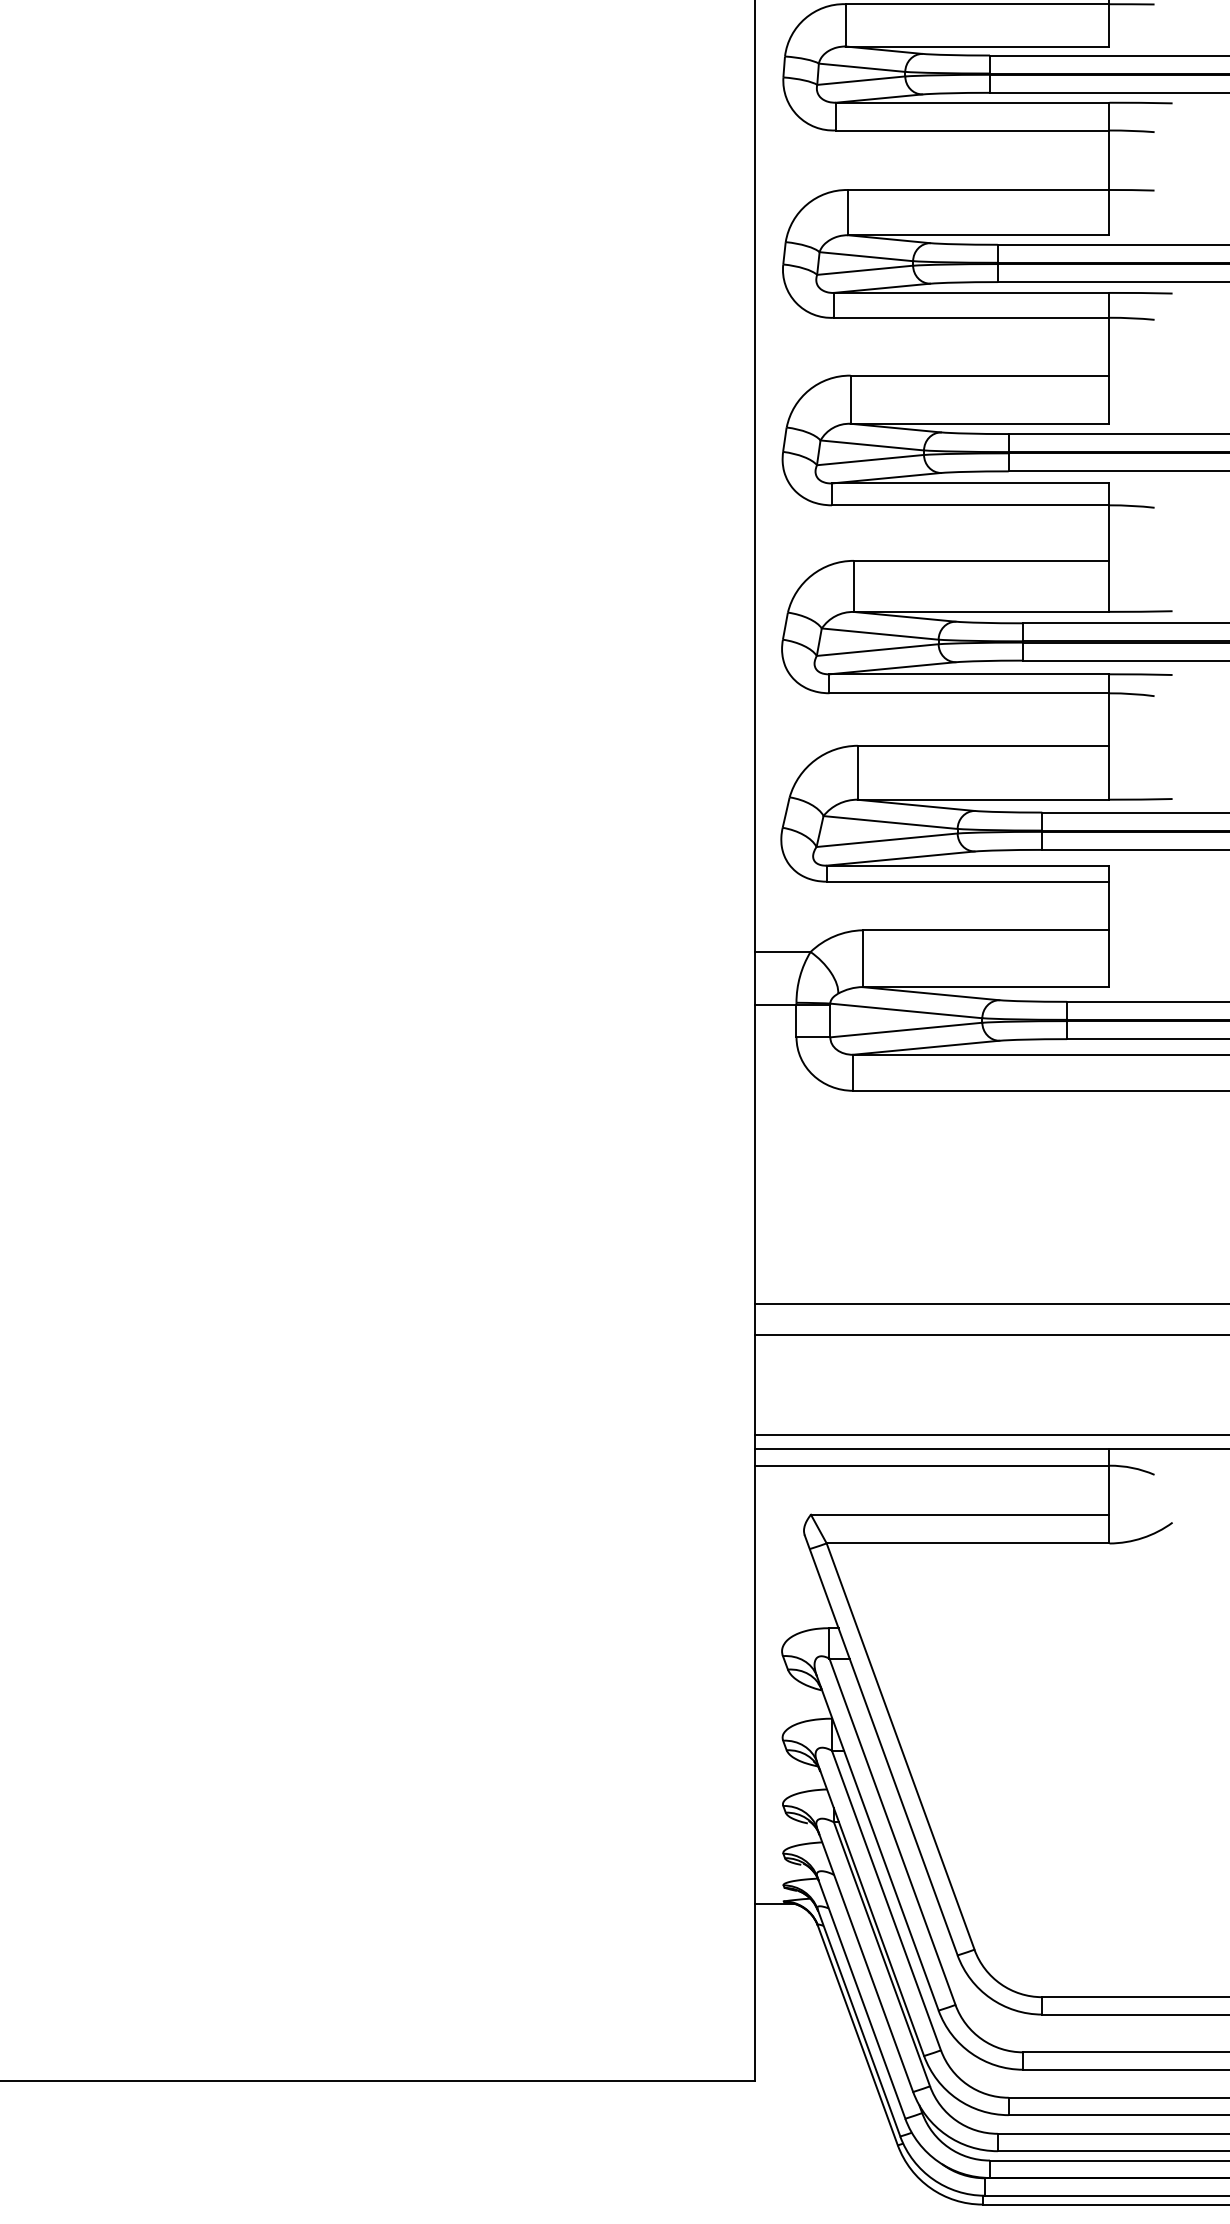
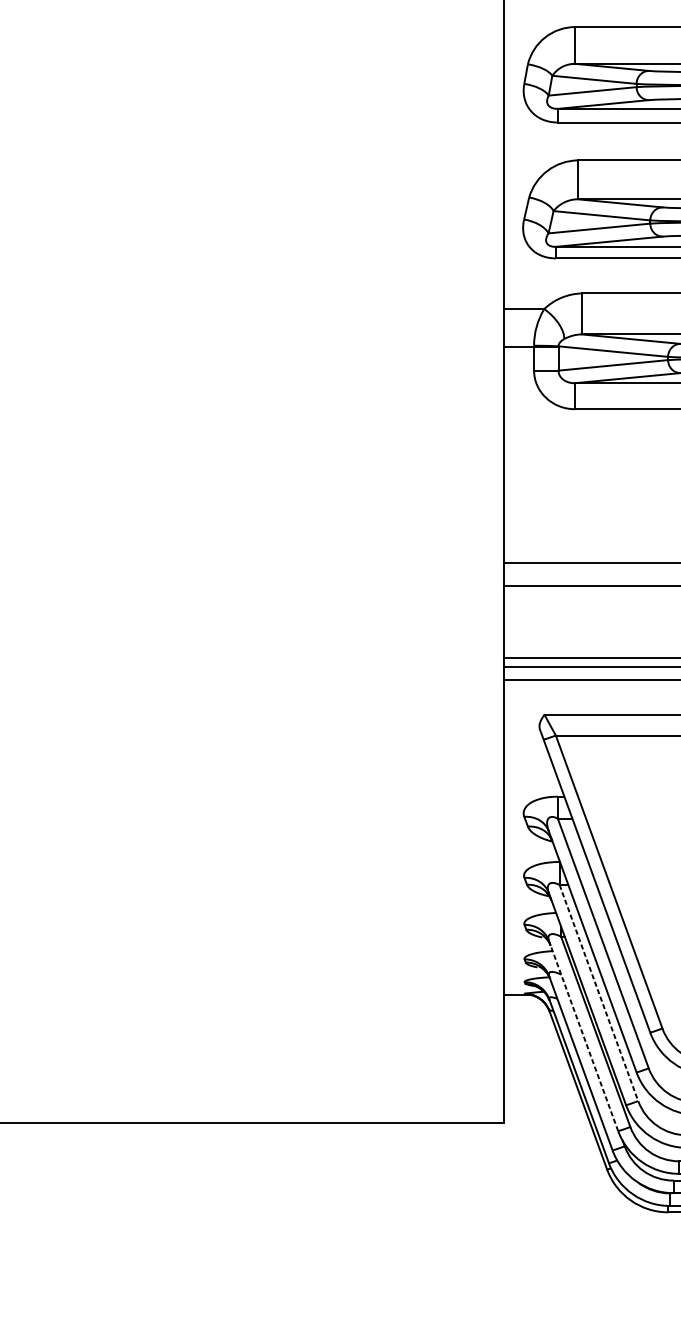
line: (886, 1900) -> (598, 993), solid -> dashed
line: (864, 1959) -> (583, 1035), solid -> dashed

